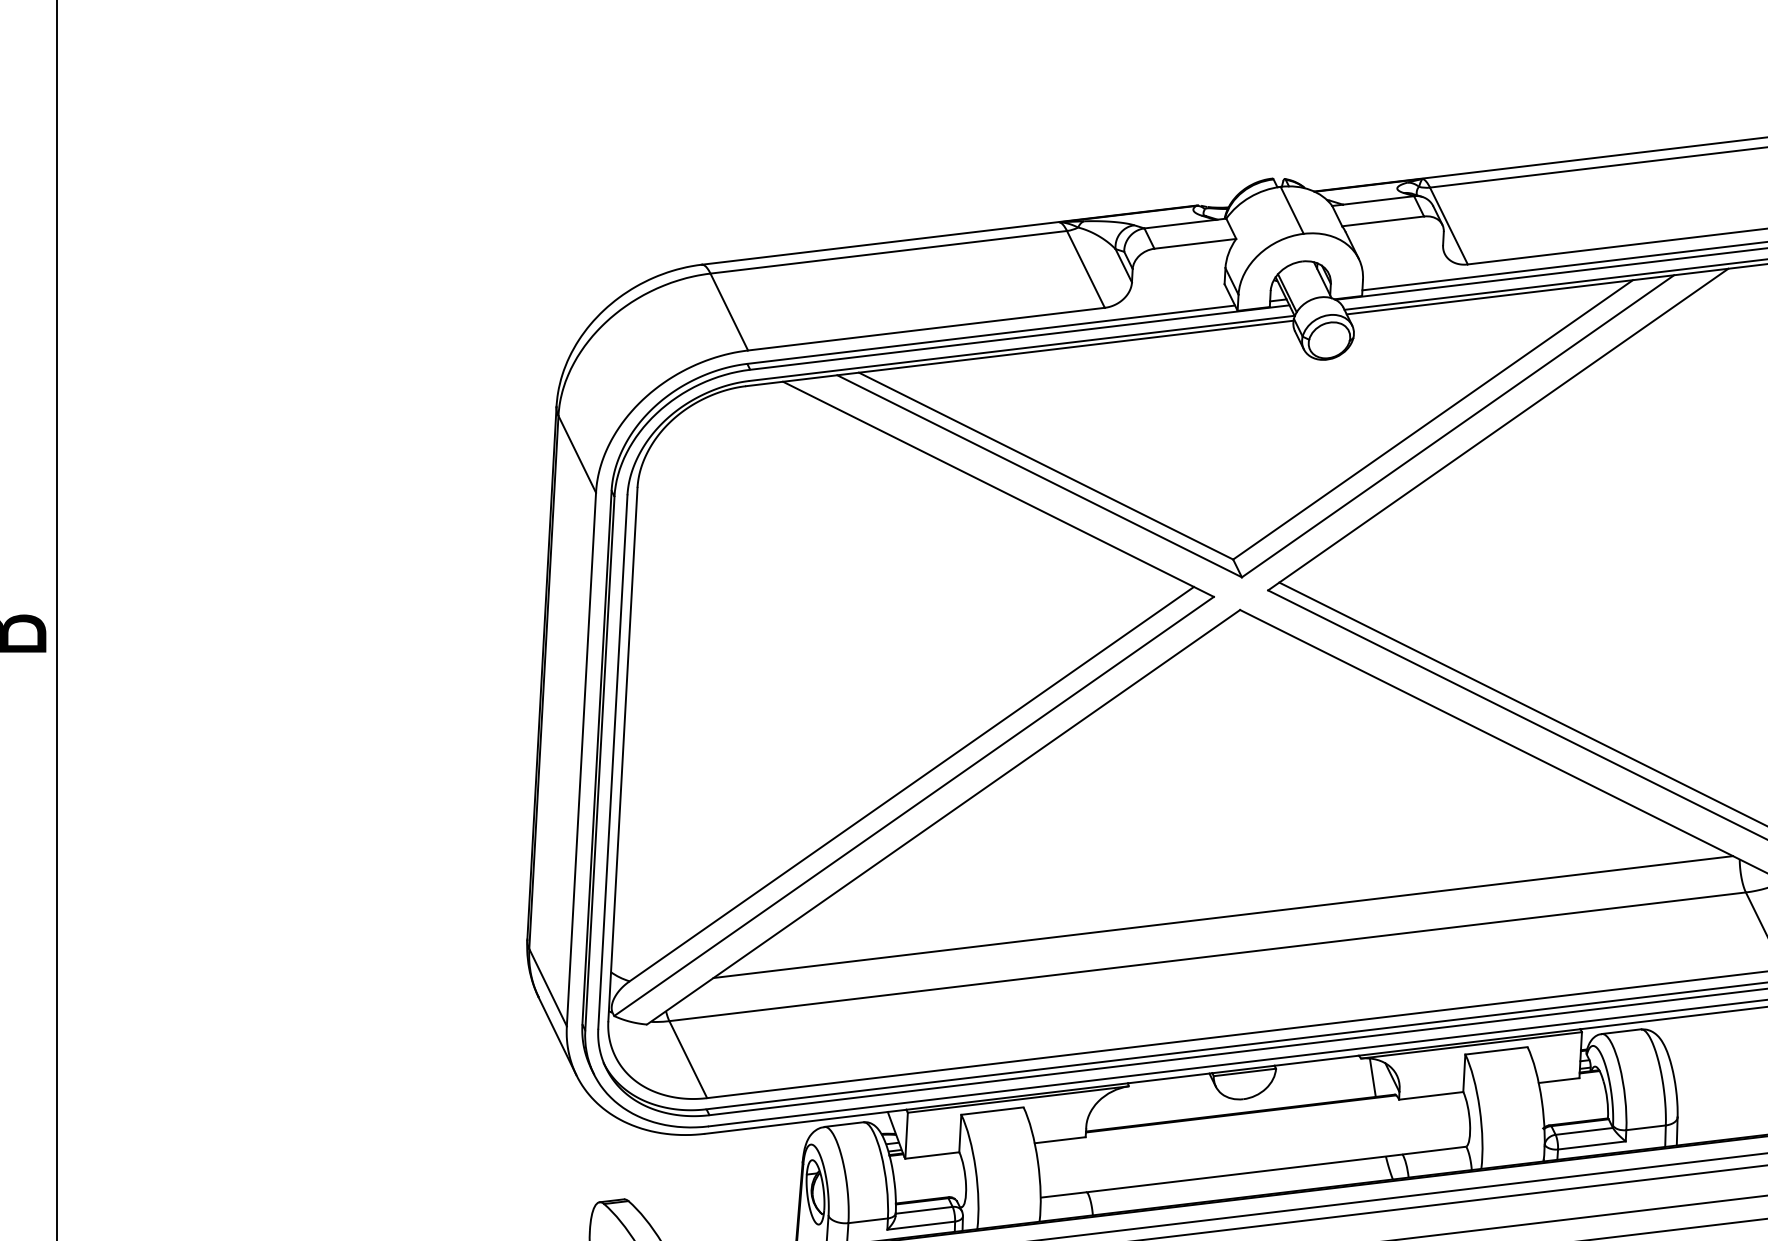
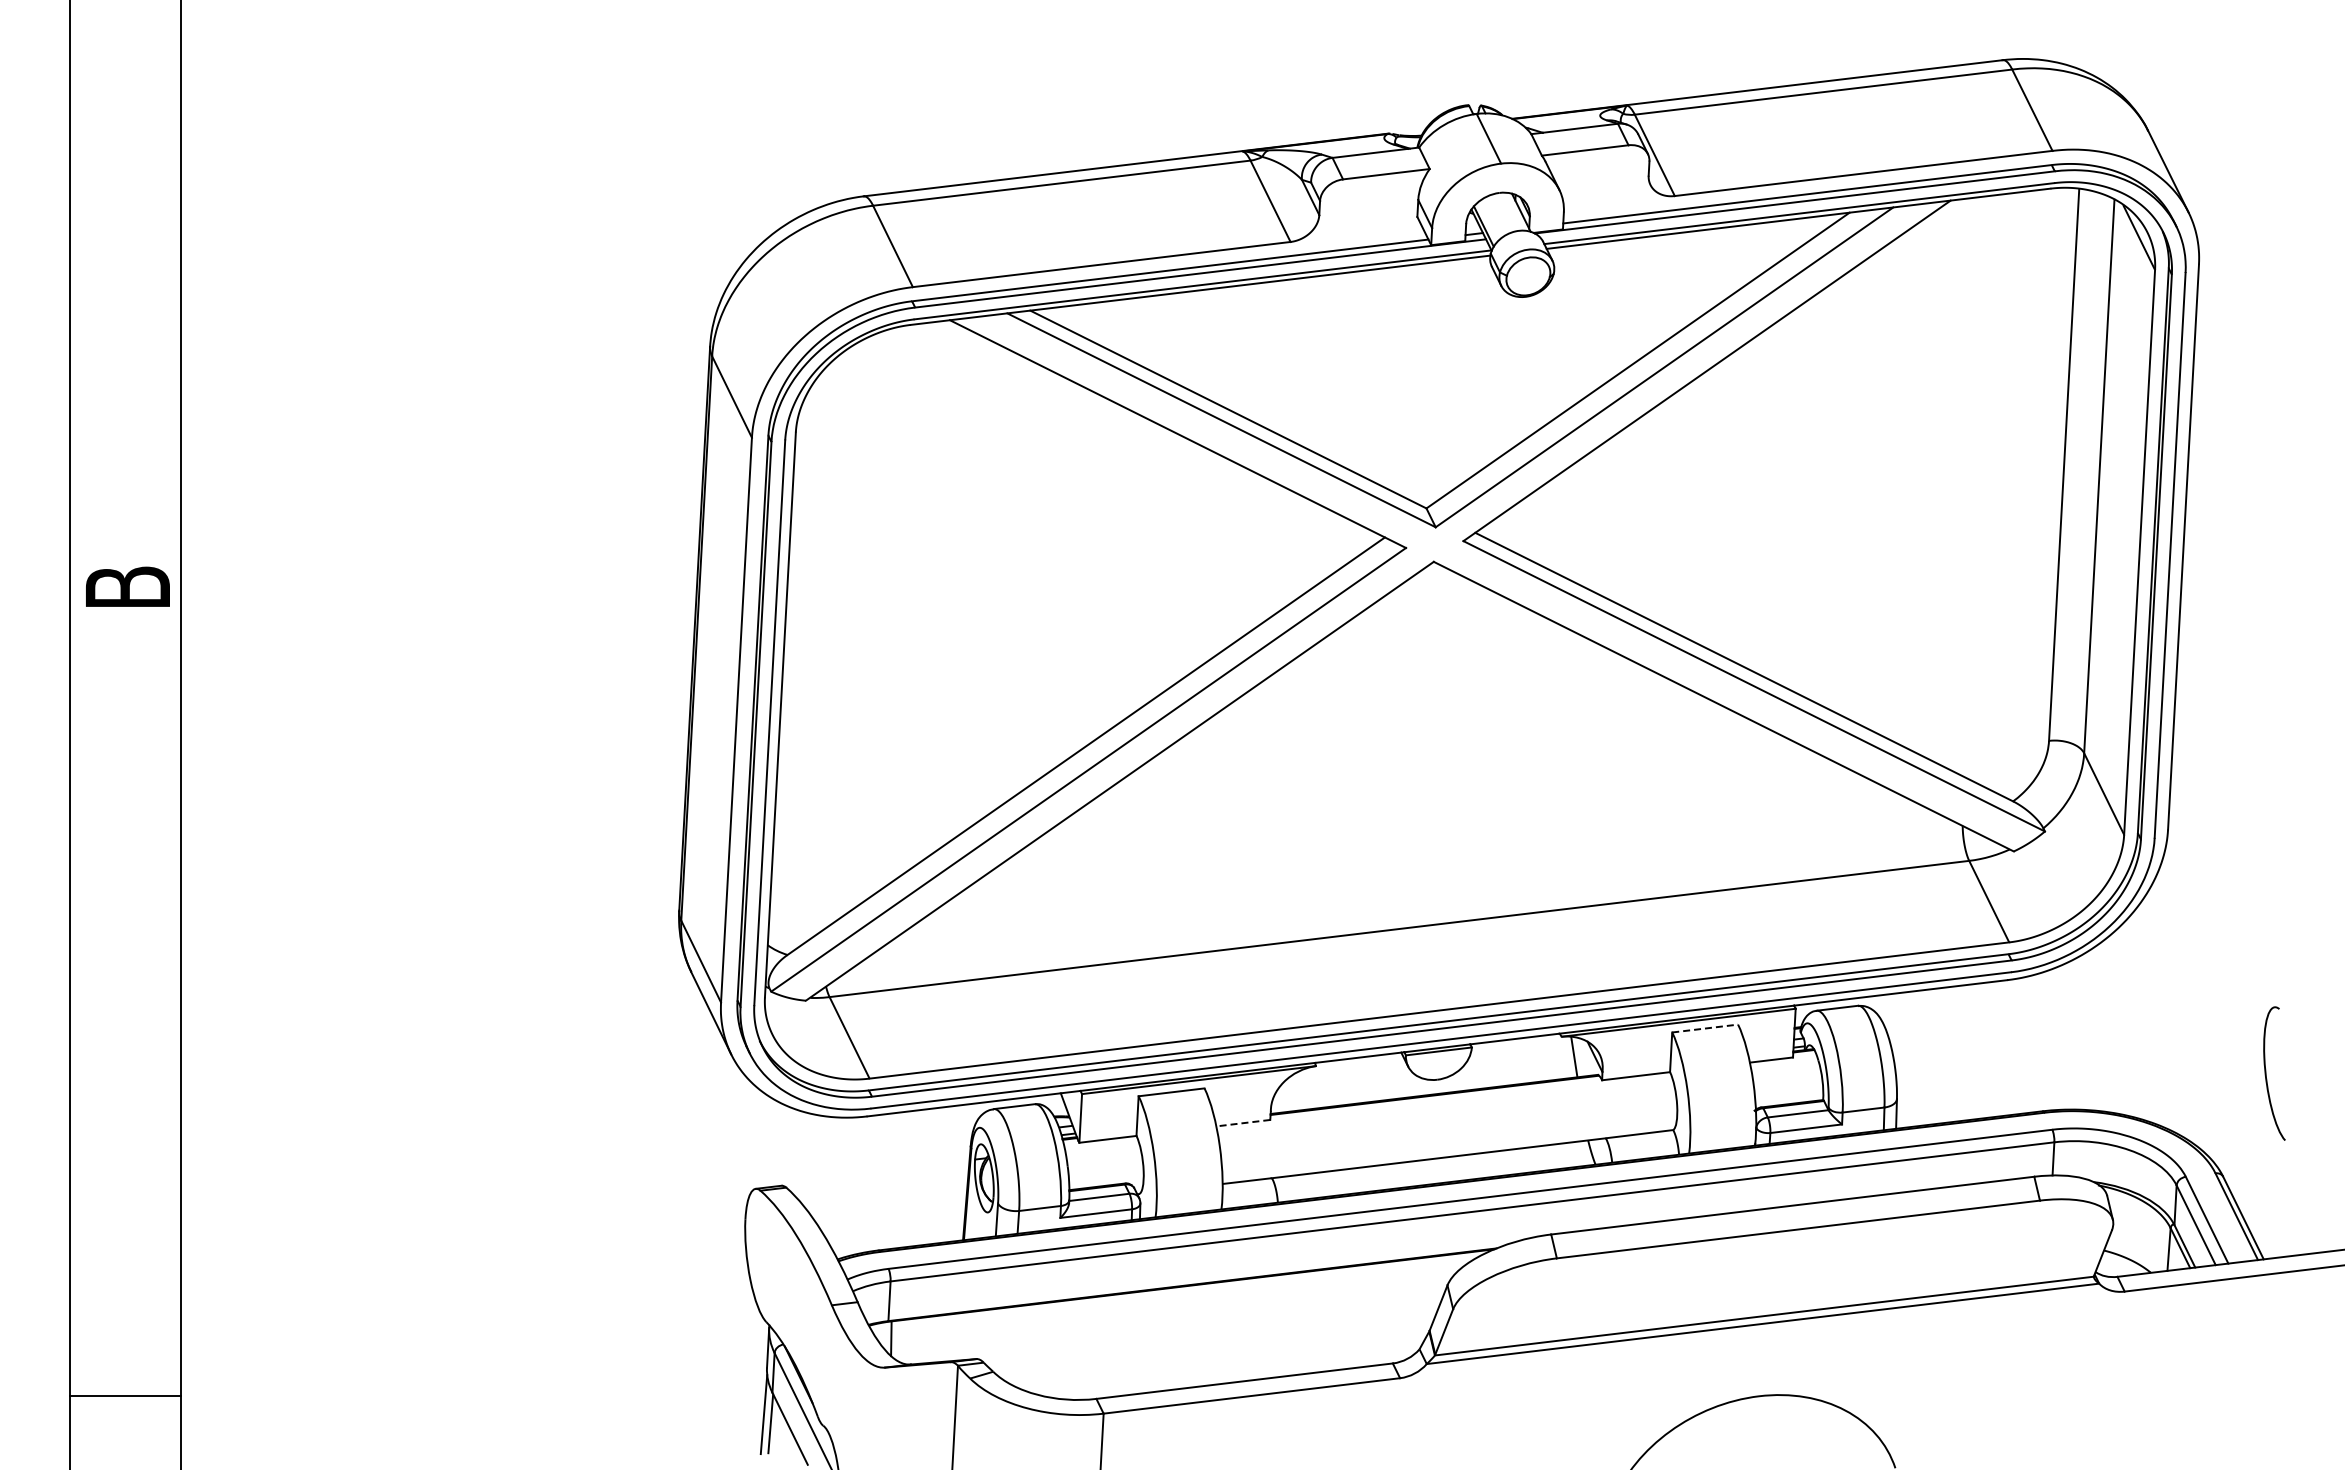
line: (1222, 916) -> (1415, 886), removed
line: (1496, 1050) -> (1705, 1028), solid -> dashed
line: (1059, 1140) -> (1242, 1123), solid -> dashed

